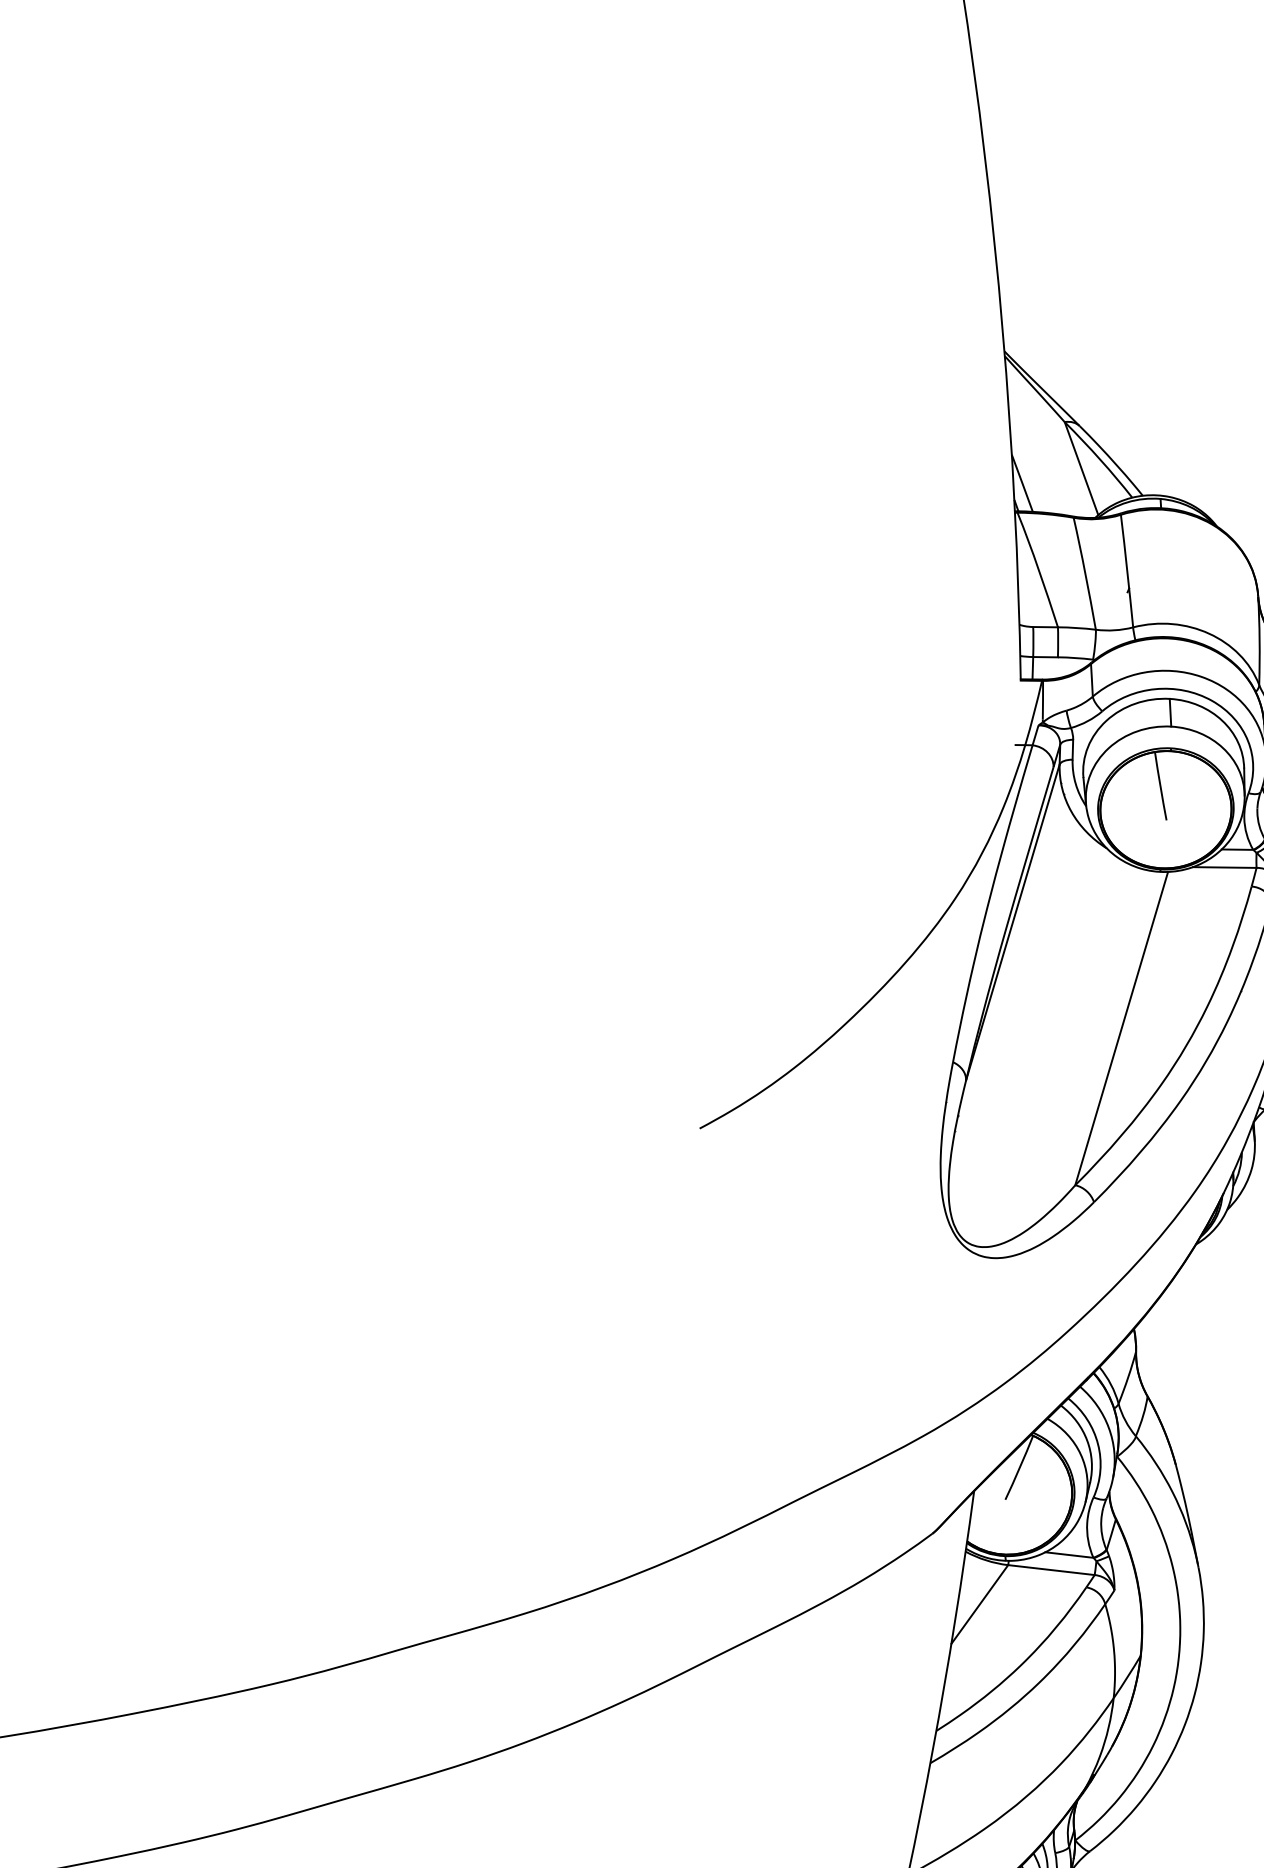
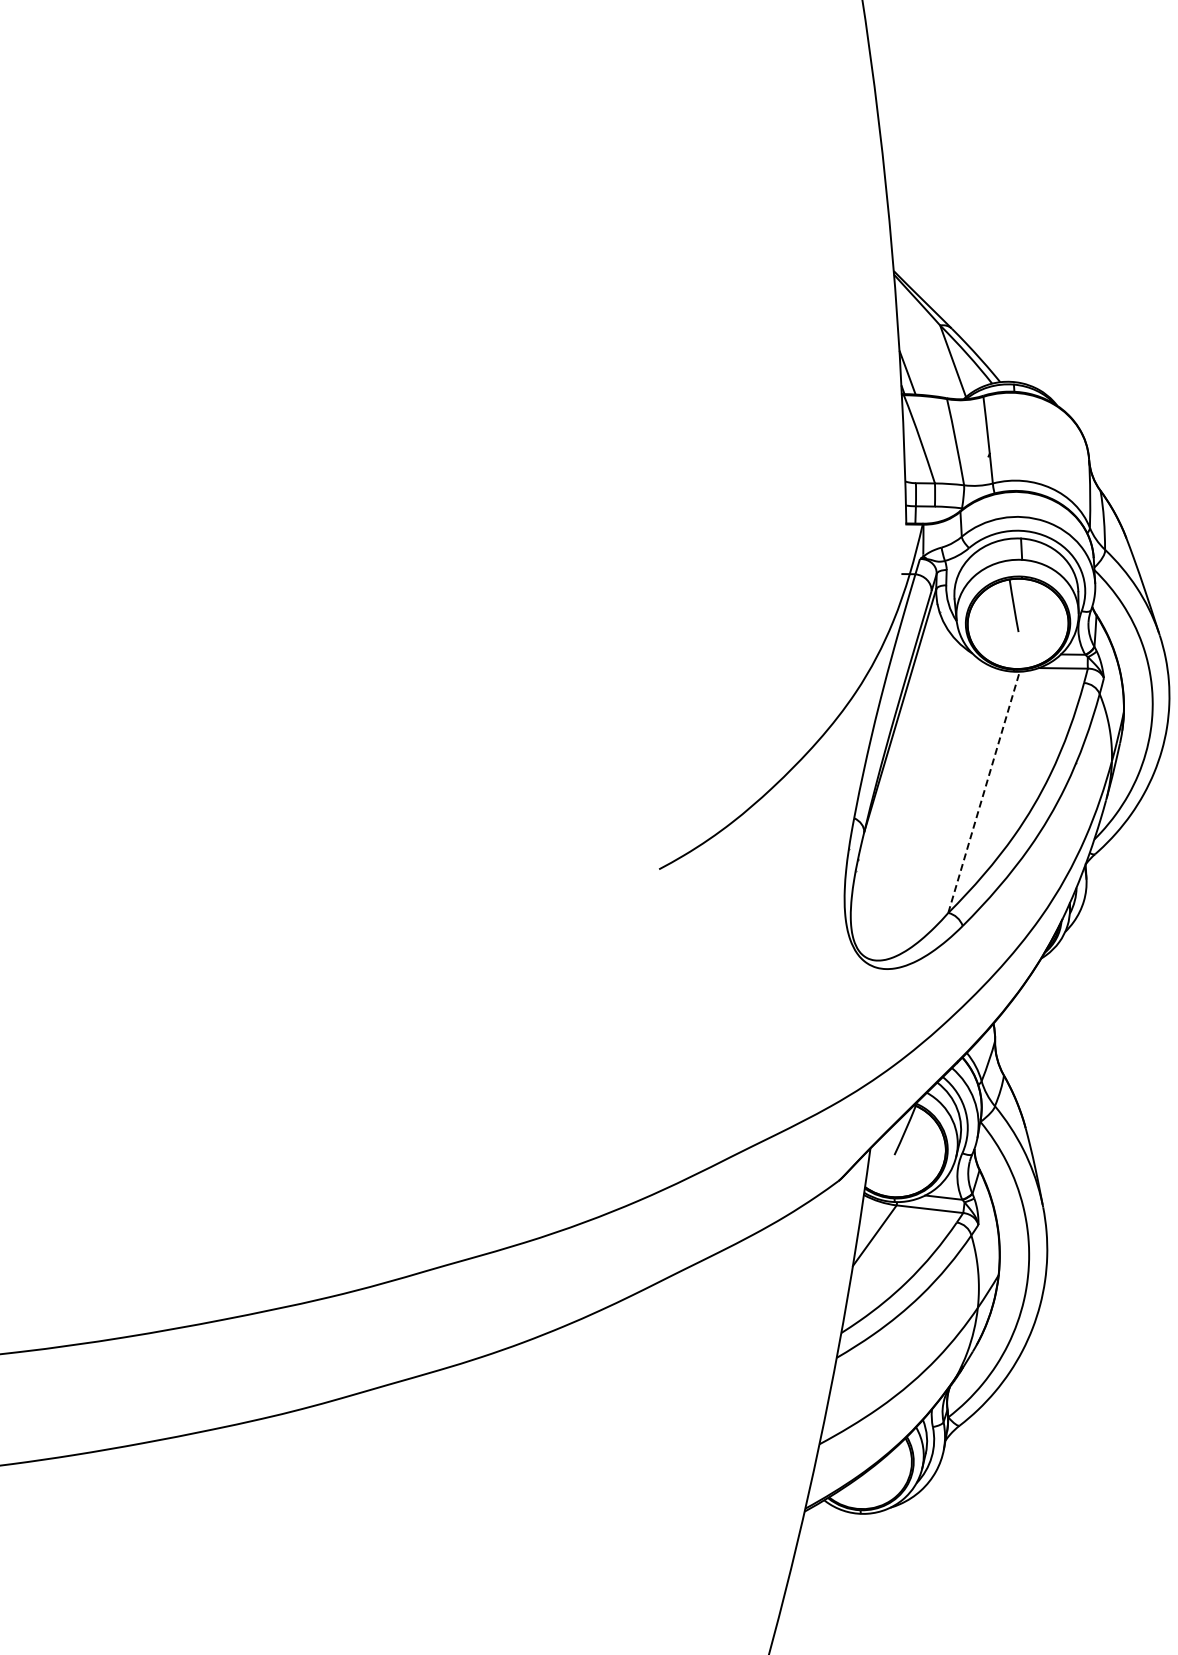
line: (1122, 1028) -> (984, 792), solid -> dashed

